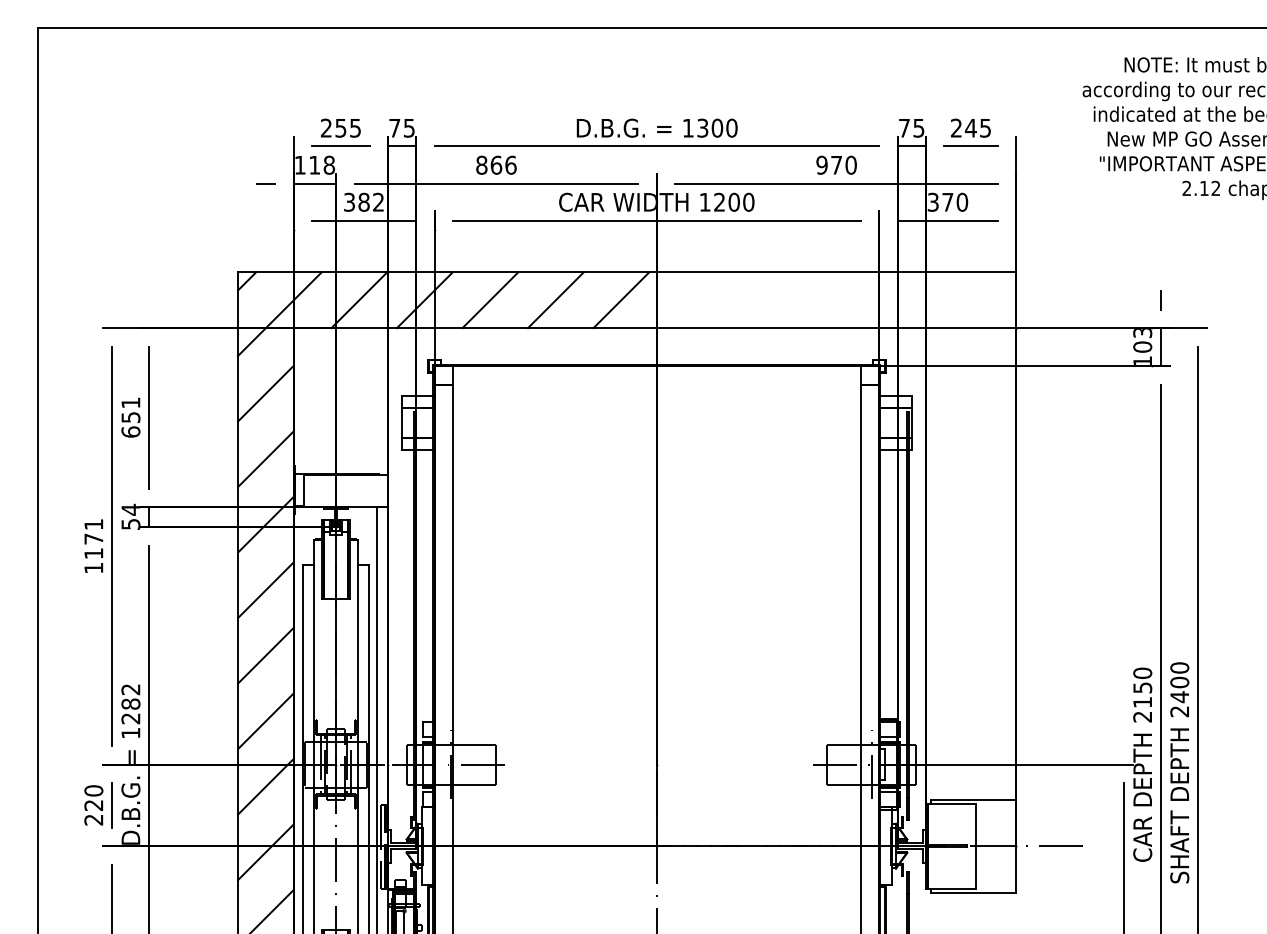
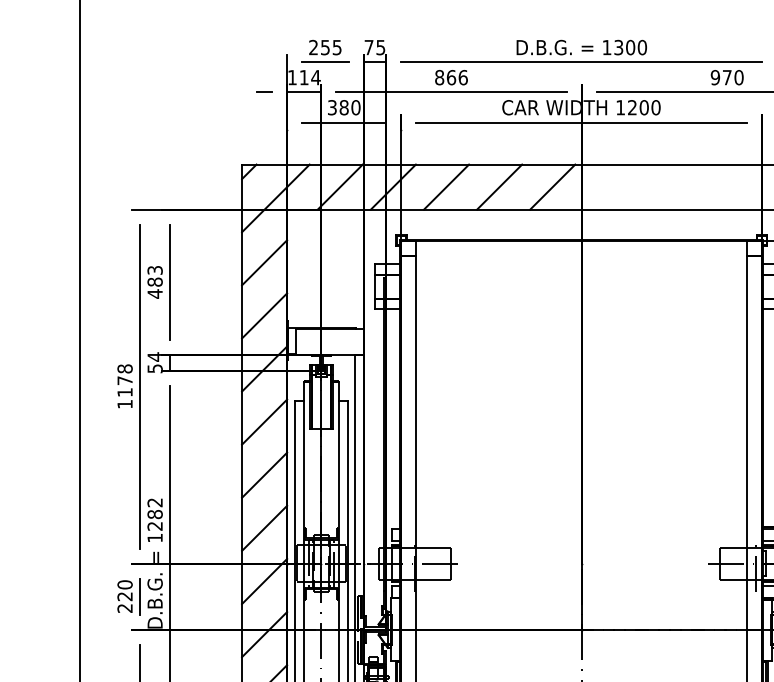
text: (329, 164) -> (316, 77), 118 -> 114
text: (378, 201) -> (355, 107), 382 -> 380
text: (130, 417) -> (154, 282), 651 -> 483
text: (93, 524) -> (124, 368), 1171 -> 1178

